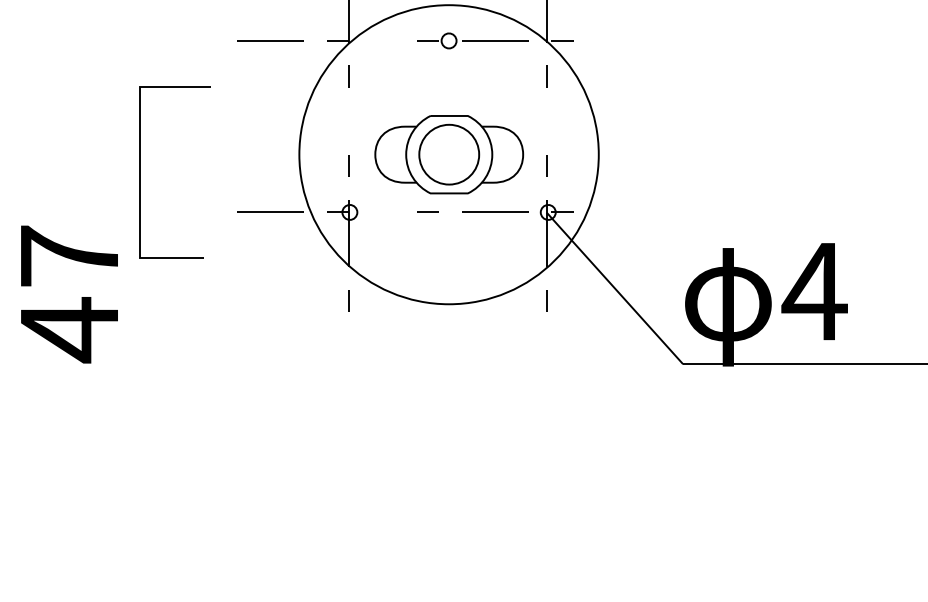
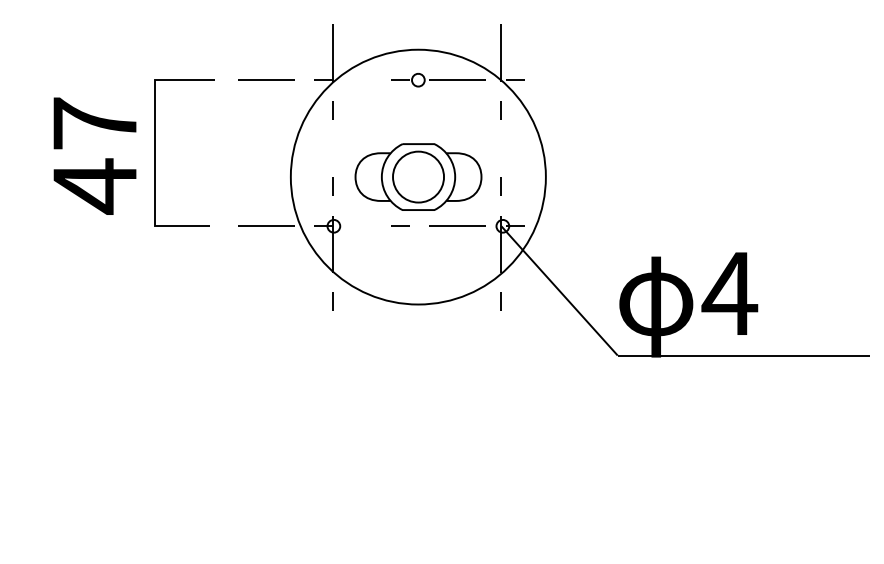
line: (140, 171) -> (155, 152), moved
text: (68, 293) -> (94, 155), moved

